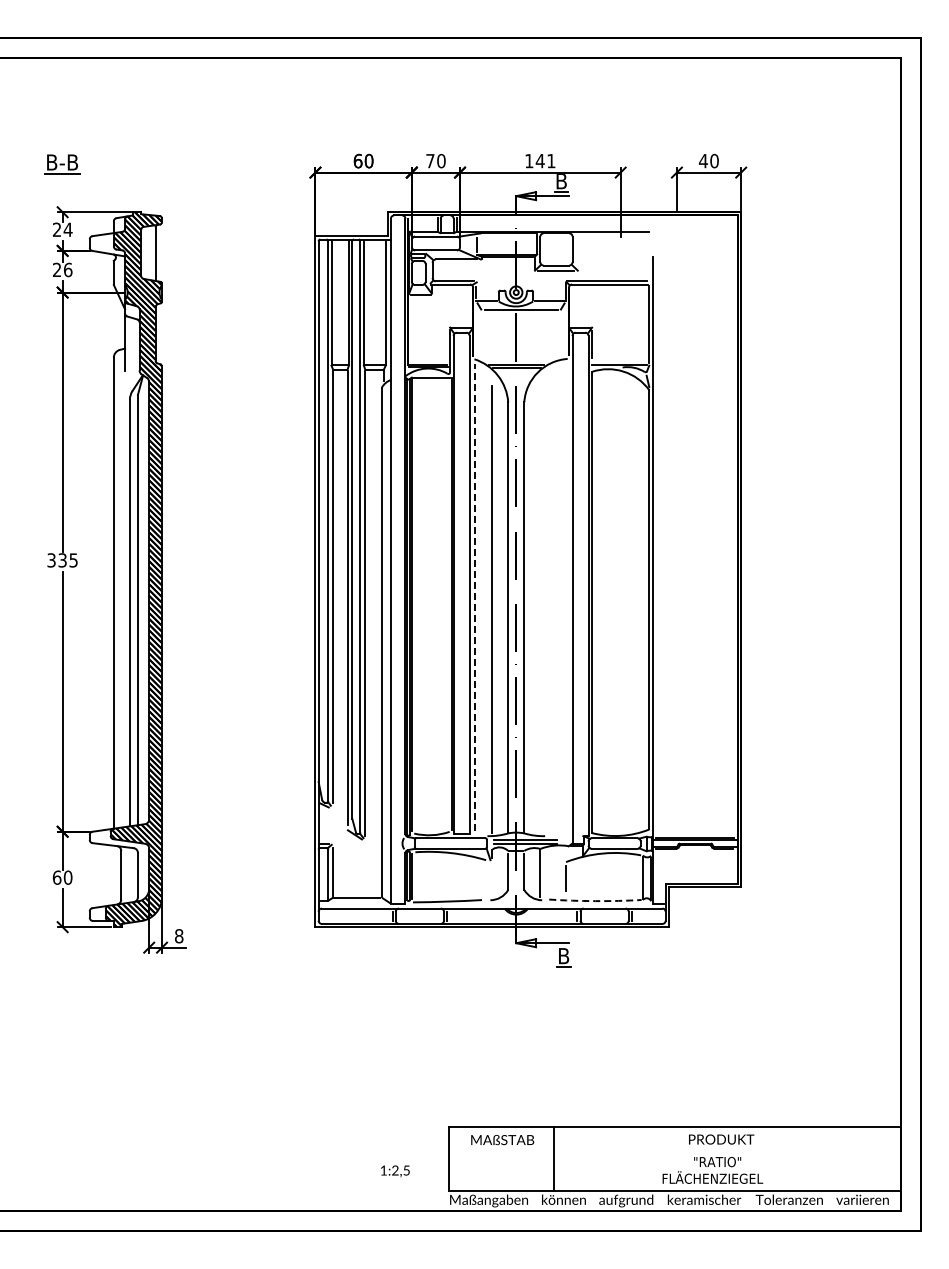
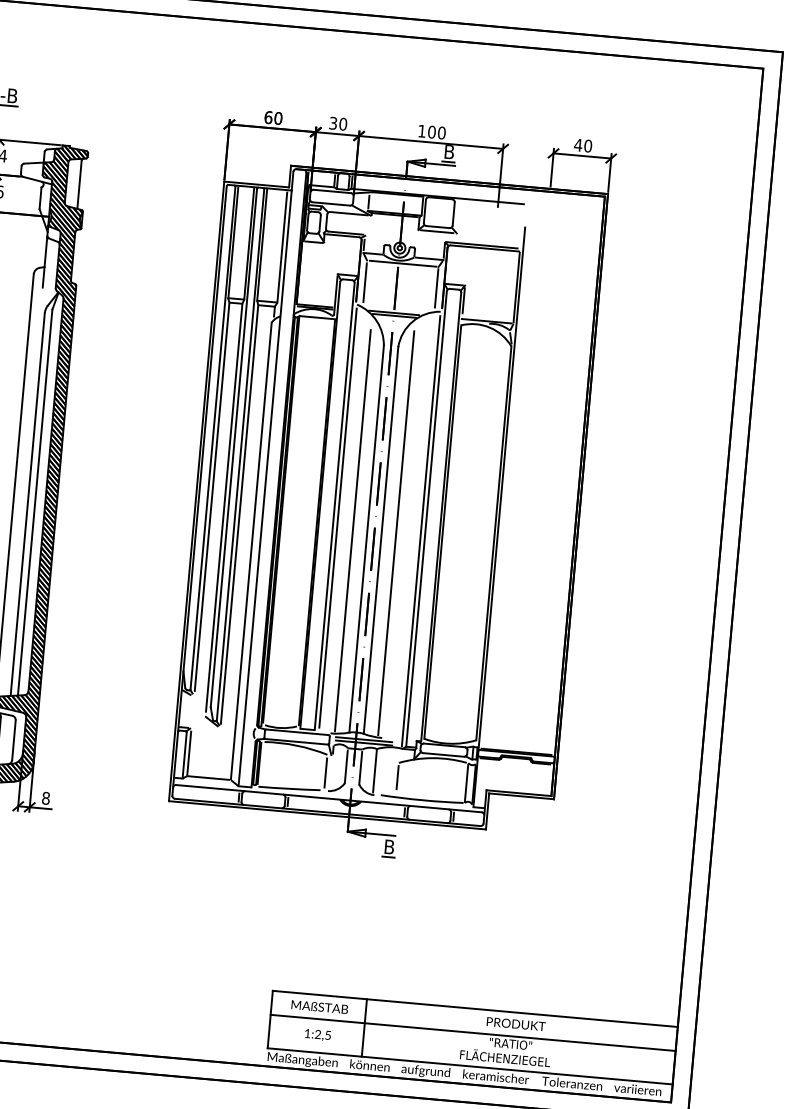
text: (430, 160) -> (333, 122), 70 -> 30
text: (545, 160) -> (436, 132), 141 -> 100
line: (481, 333) -> (365, 282), added
line: (560, 333) -> (436, 288), added
line: (474, 597) -> (338, 518), dashed -> solid
line: (567, 603) -> (420, 531), added
line: (540, 608) -> (396, 533), added
line: (486, 880) -> (326, 773), added
arc: (595, 901) -> (422, 800), dashed -> solid
line: (674, 1153) -> (472, 1032), added
text: (395, 1171) -> (318, 1035), moved

